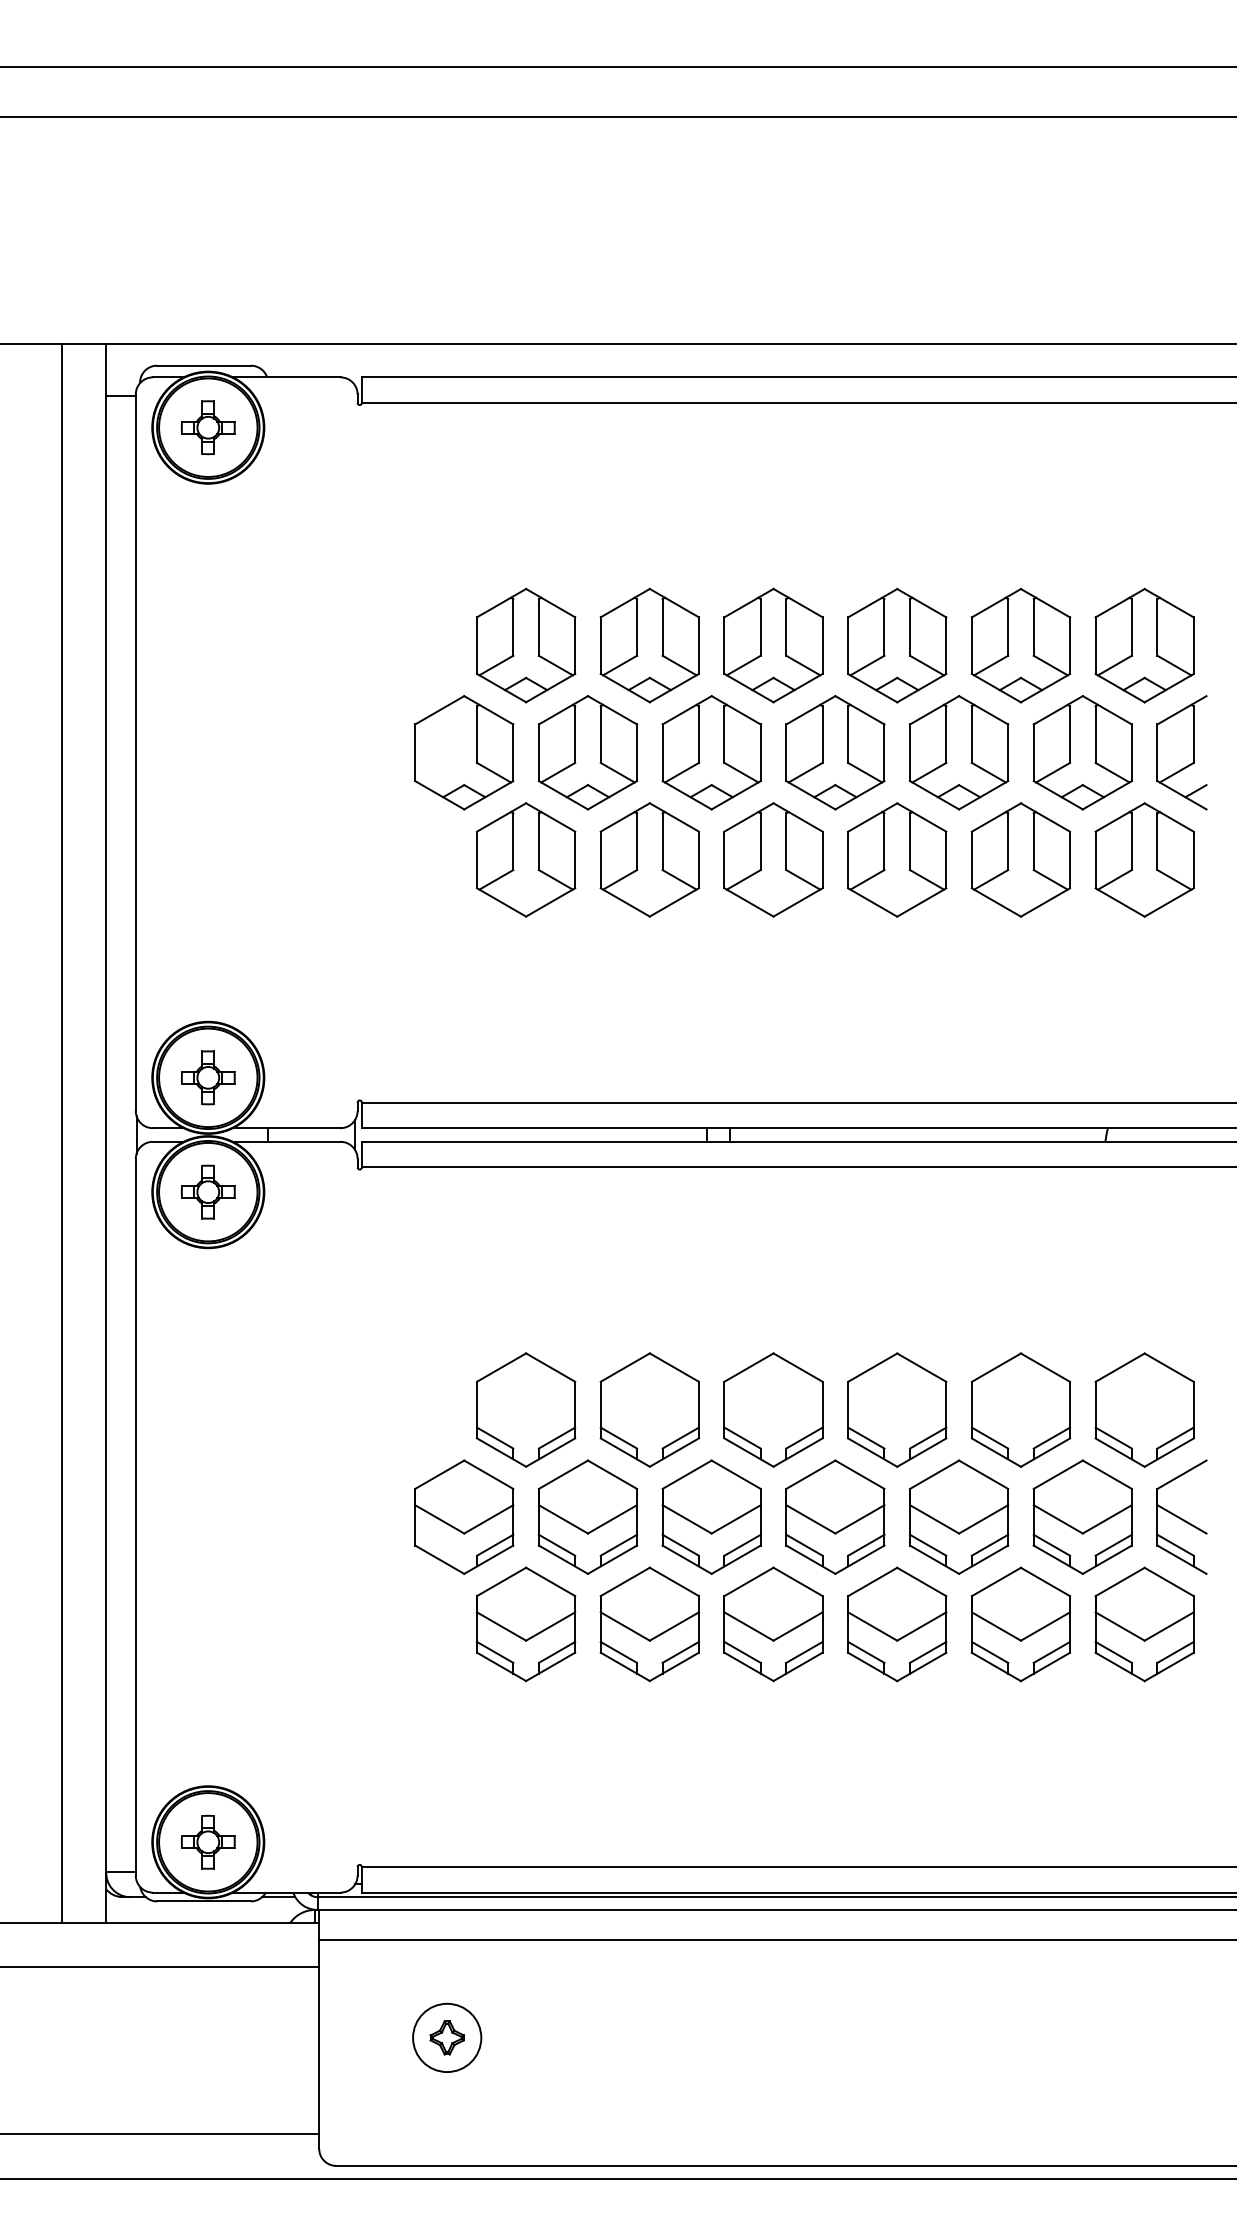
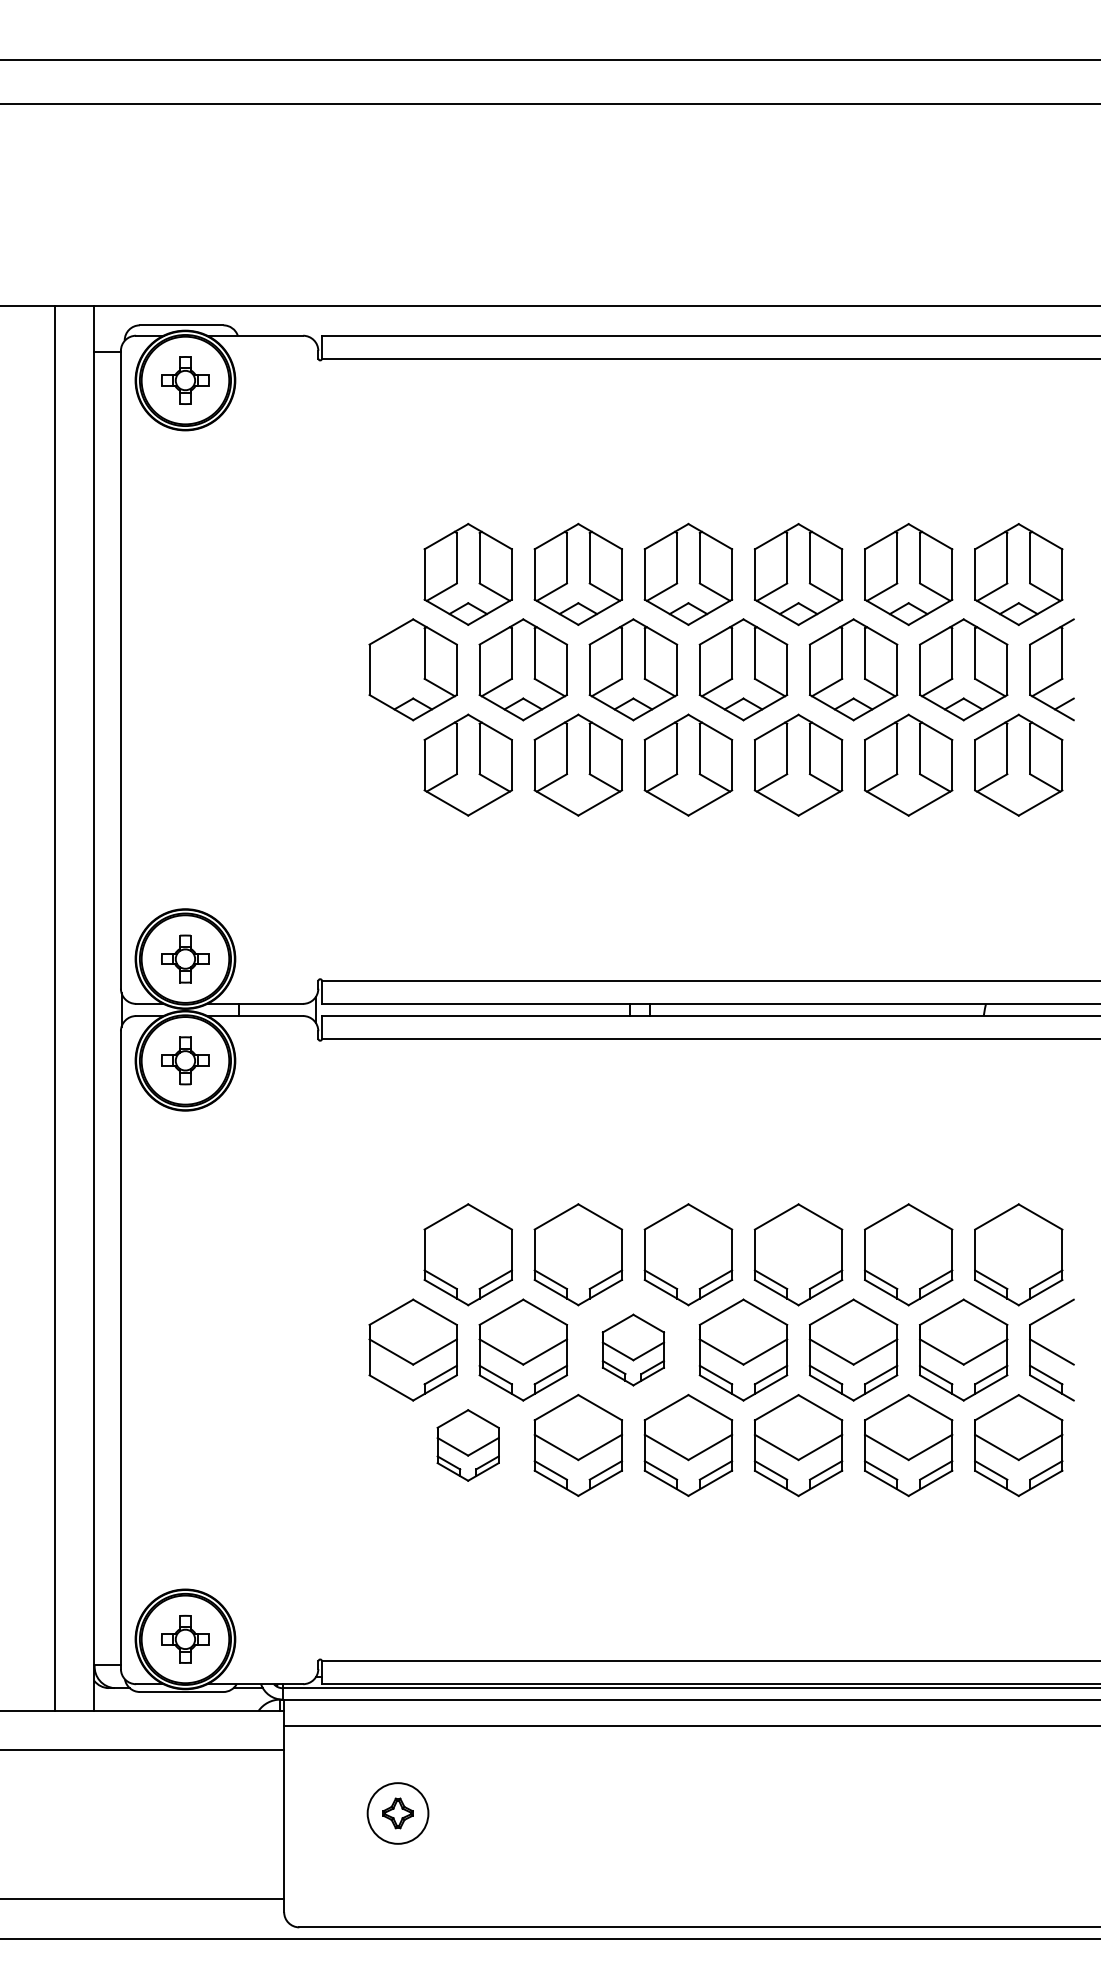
part: (711, 1516) -> (633, 1349), size x0.7
part: (525, 1624) -> (467, 1445), size x0.7

